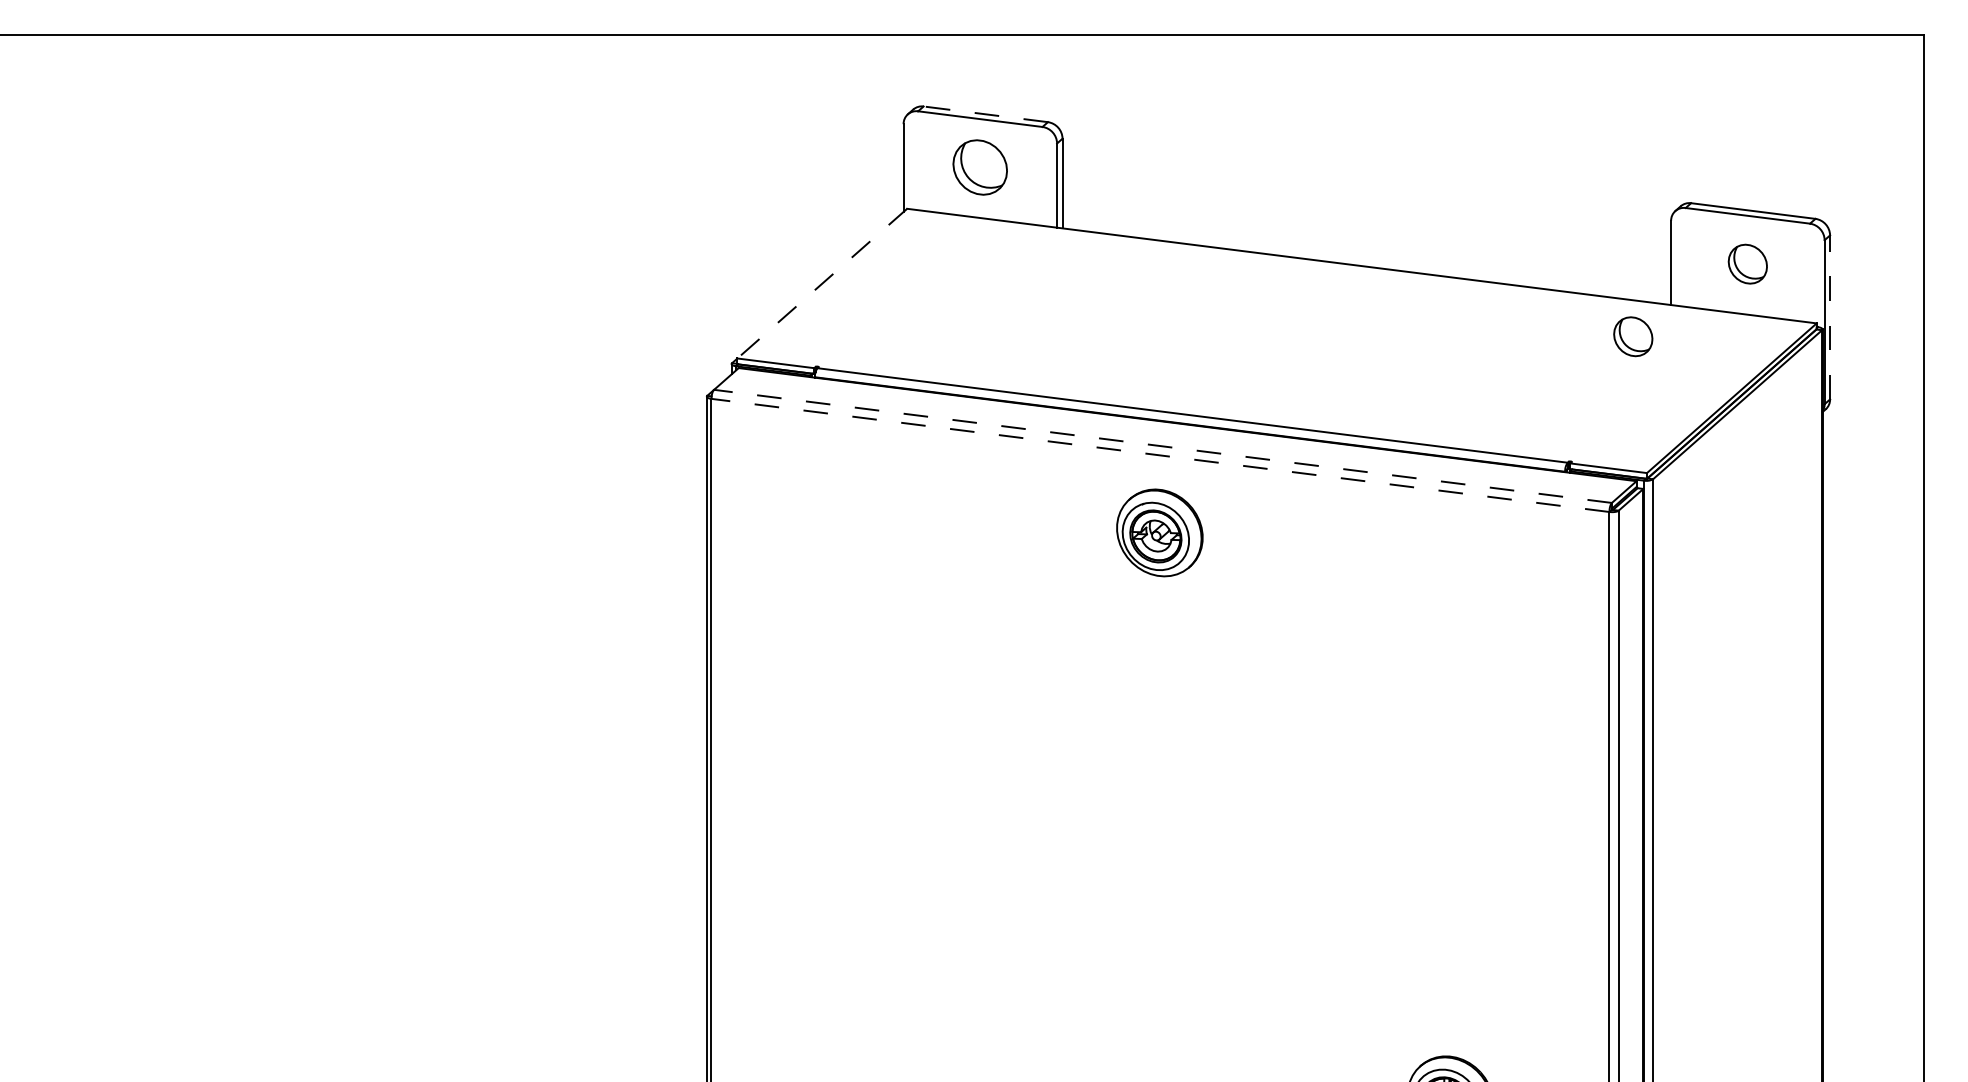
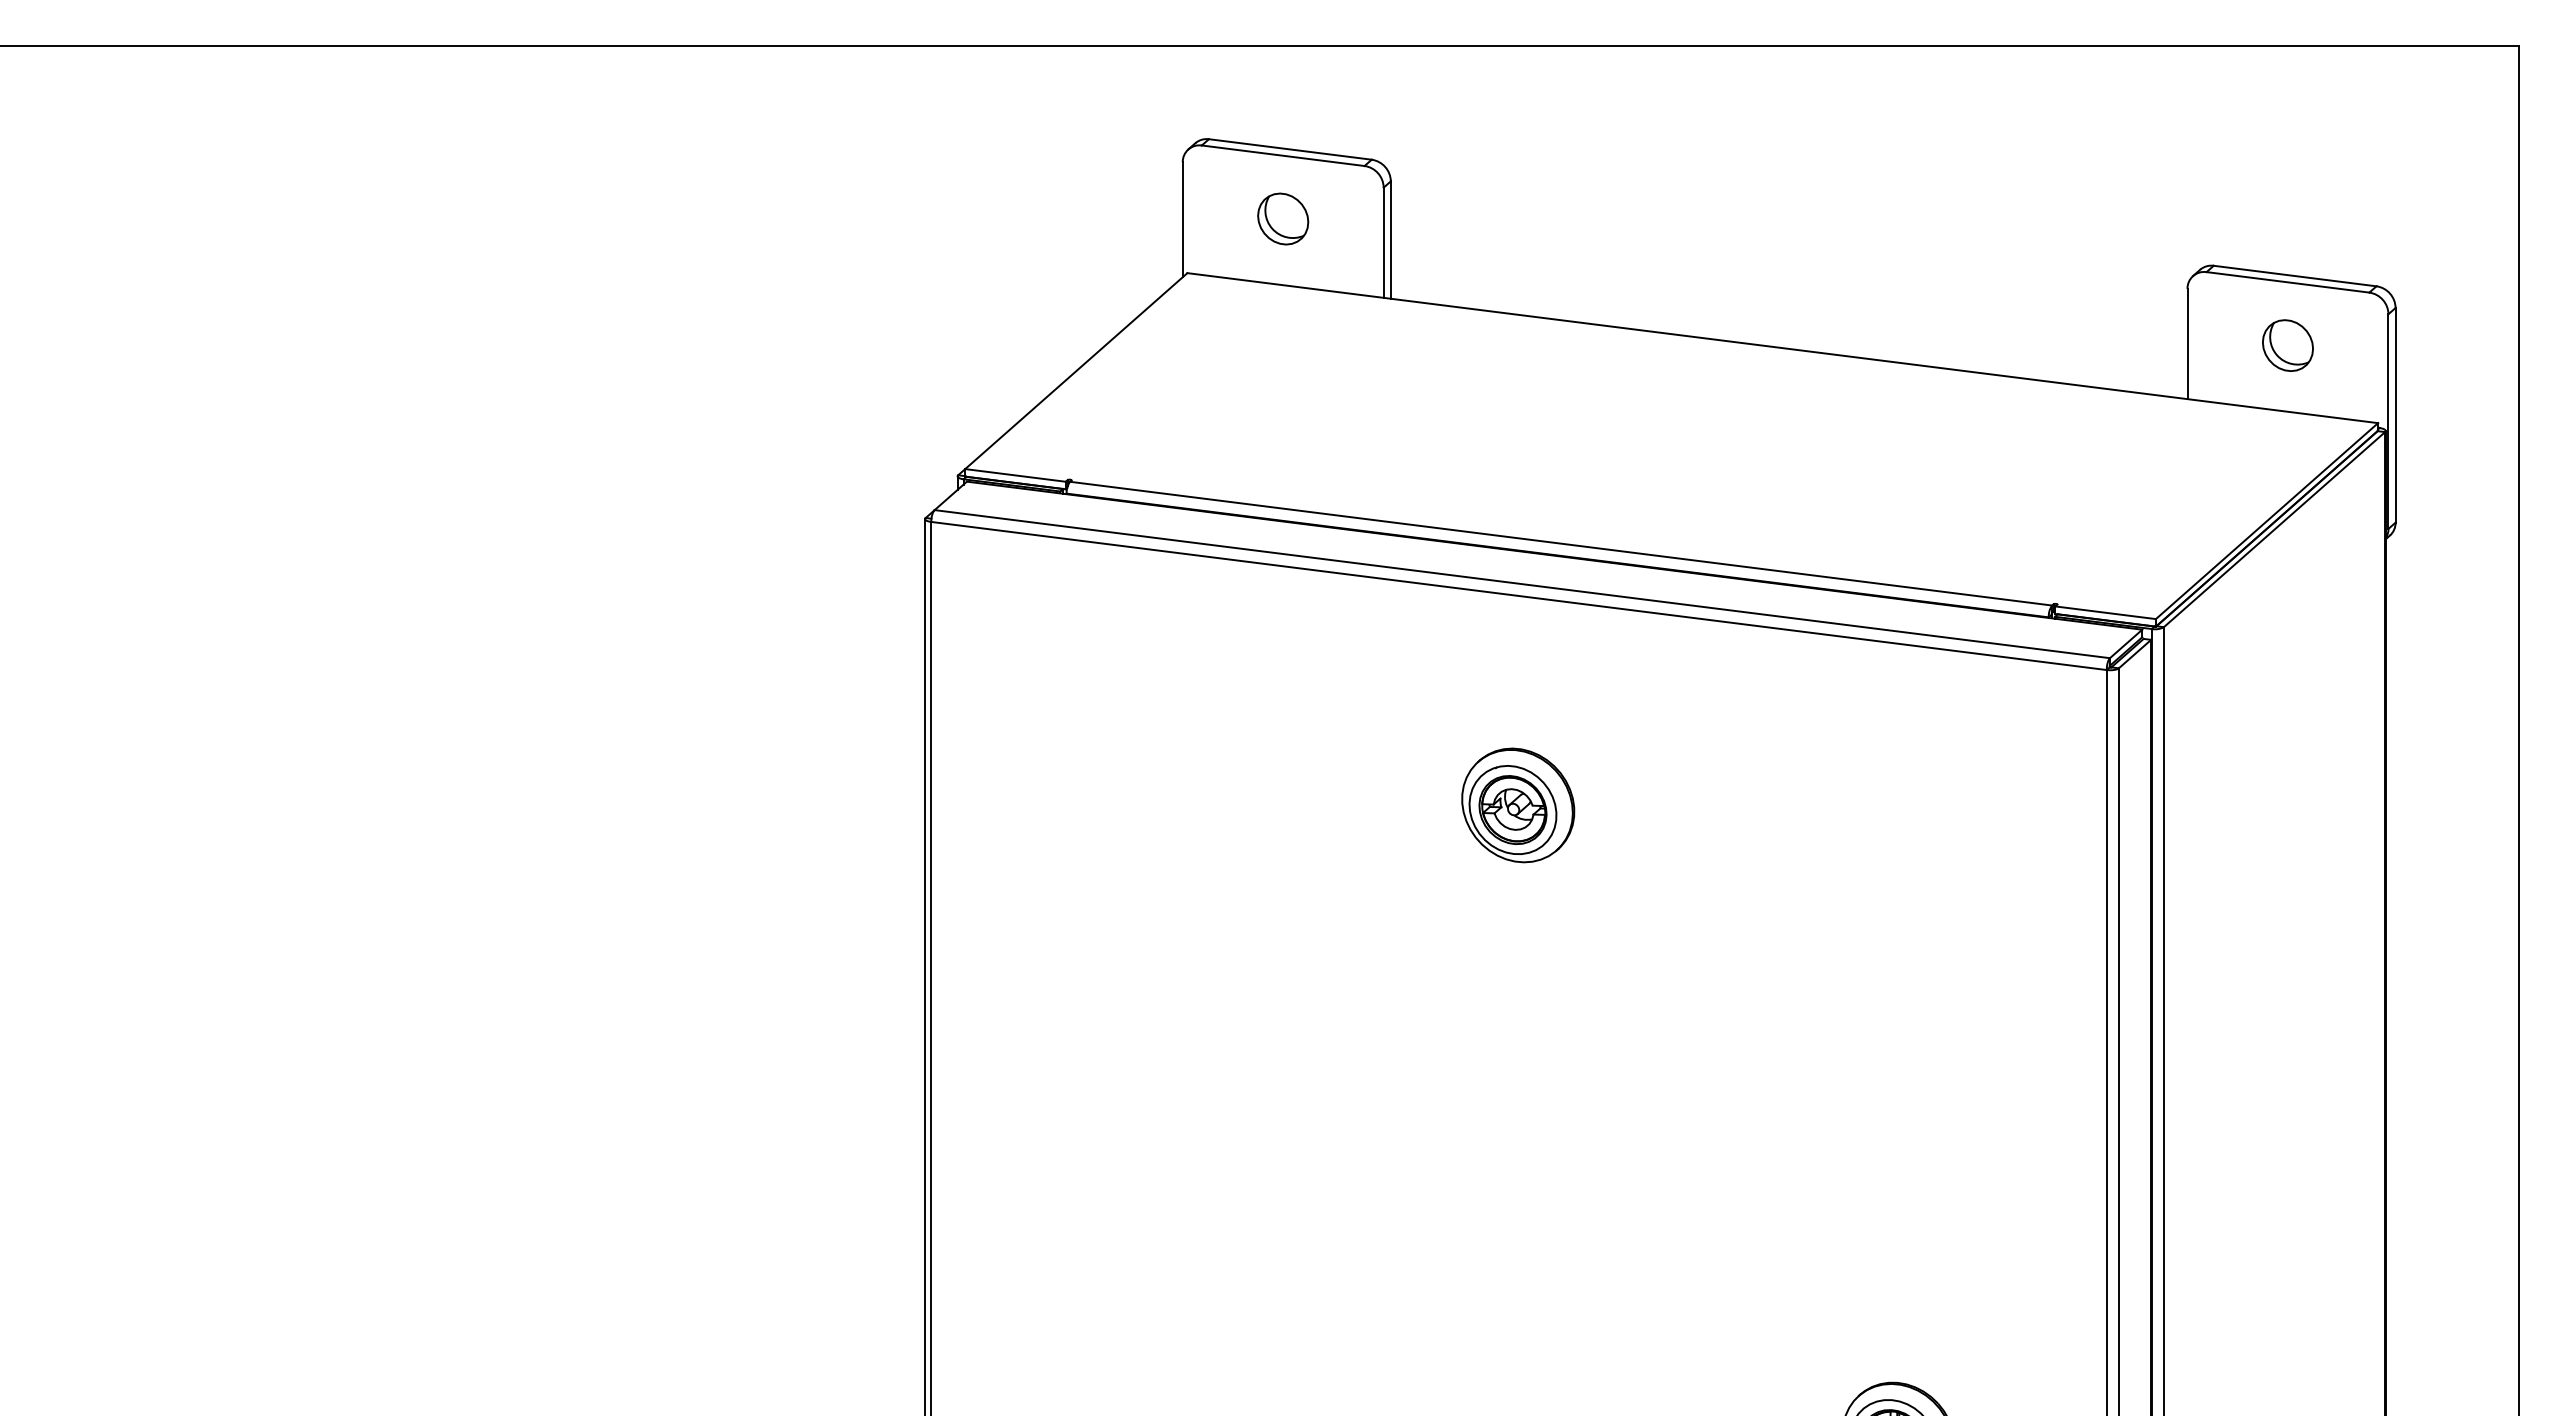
line: (985, 114) -> (1289, 149), dashed -> solid
part: (980, 167) -> (1283, 218), size x0.71
line: (821, 283) -> (1075, 371), dashed -> solid
line: (1830, 316) -> (2395, 414), dashed -> solid
part: (1632, 336) -> (2137, 440), removed
line: (1162, 446) -> (1521, 584), dashed -> solid
line: (1160, 455) -> (1518, 595), dashed -> solid
part: (1160, 532) -> (1518, 805), moved

